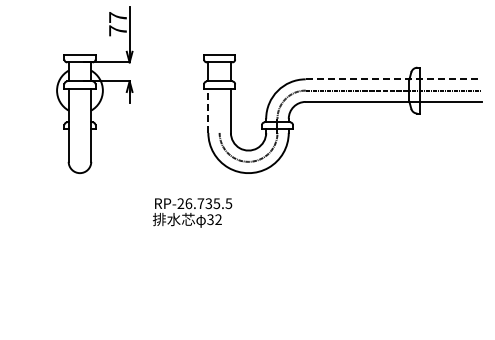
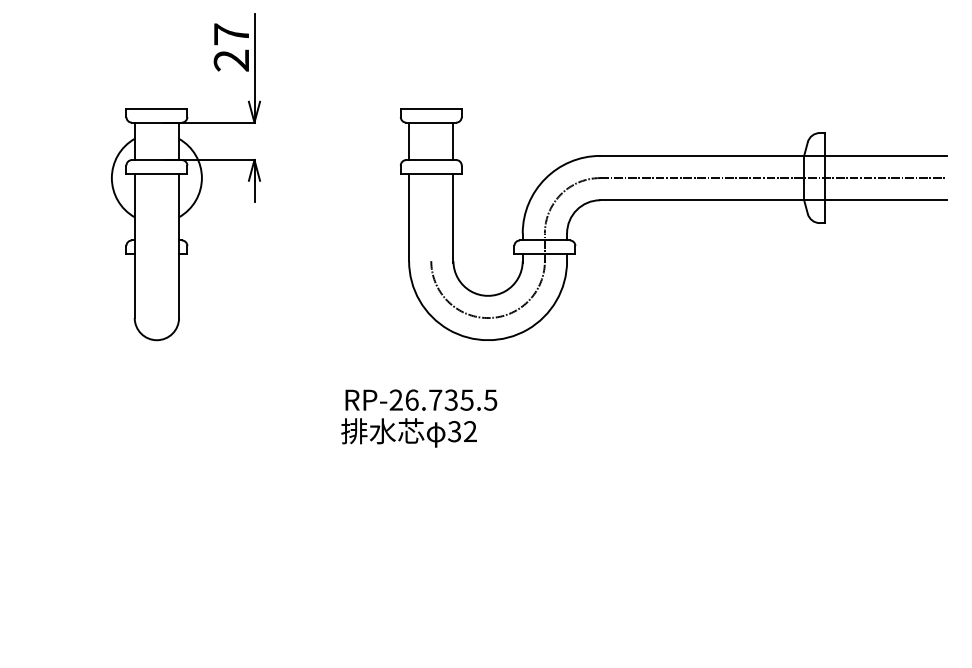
text: (117, 30) -> (230, 59), 77 -> 27
line: (394, 79) -> (774, 156), dashed -> solid
line: (208, 110) -> (409, 217), dashed -> solid
text: (192, 212) -> (419, 417), moved

